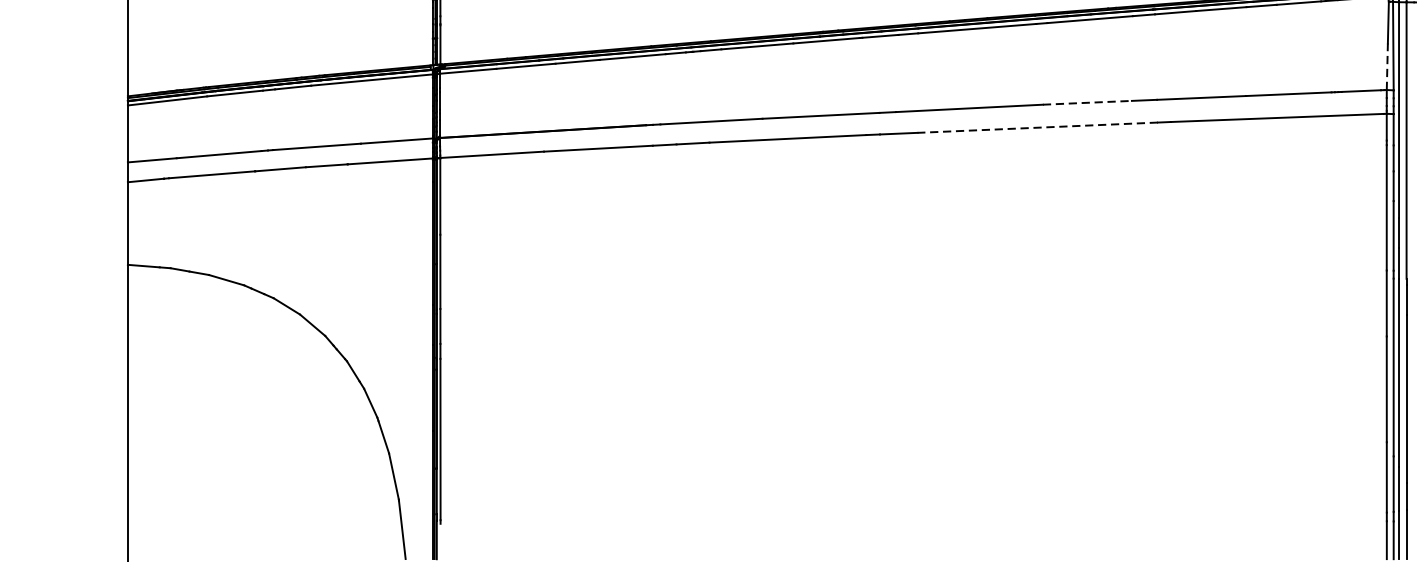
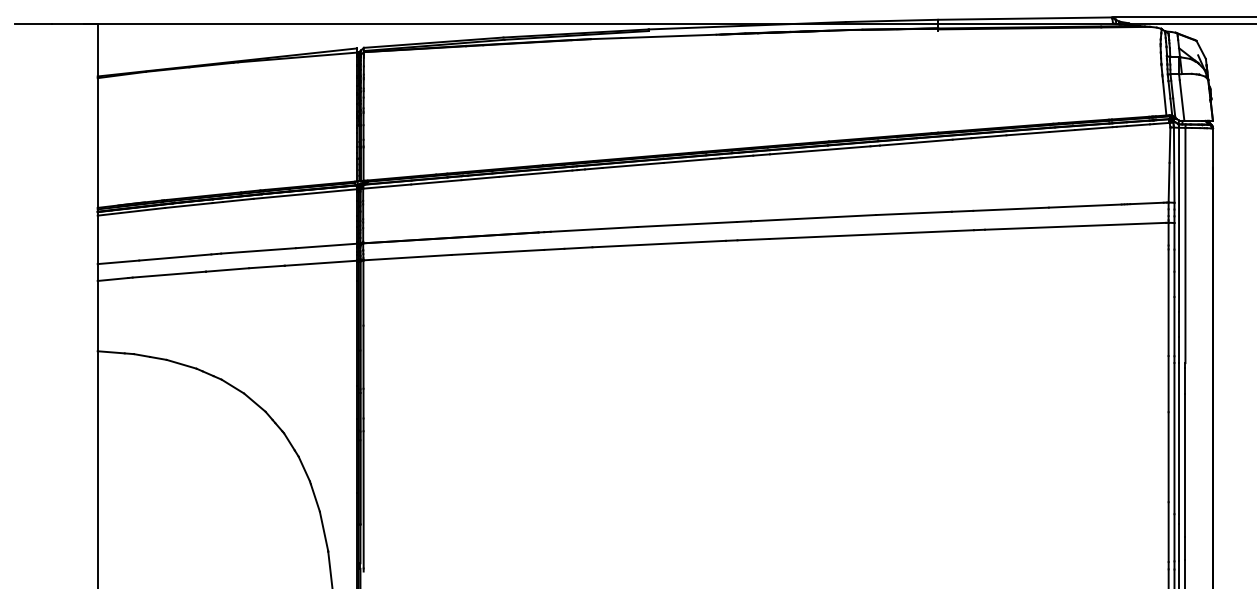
line: (1387, 66) -> (1169, 182), dashed -> solid
line: (1086, 102) -> (913, 213), dashed -> solid
line: (1037, 127) -> (871, 234), dashed -> solid

